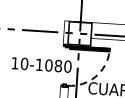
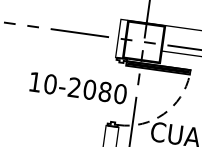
text: (38, 64) -> (73, 86), 10-1080 -> 10-2080

